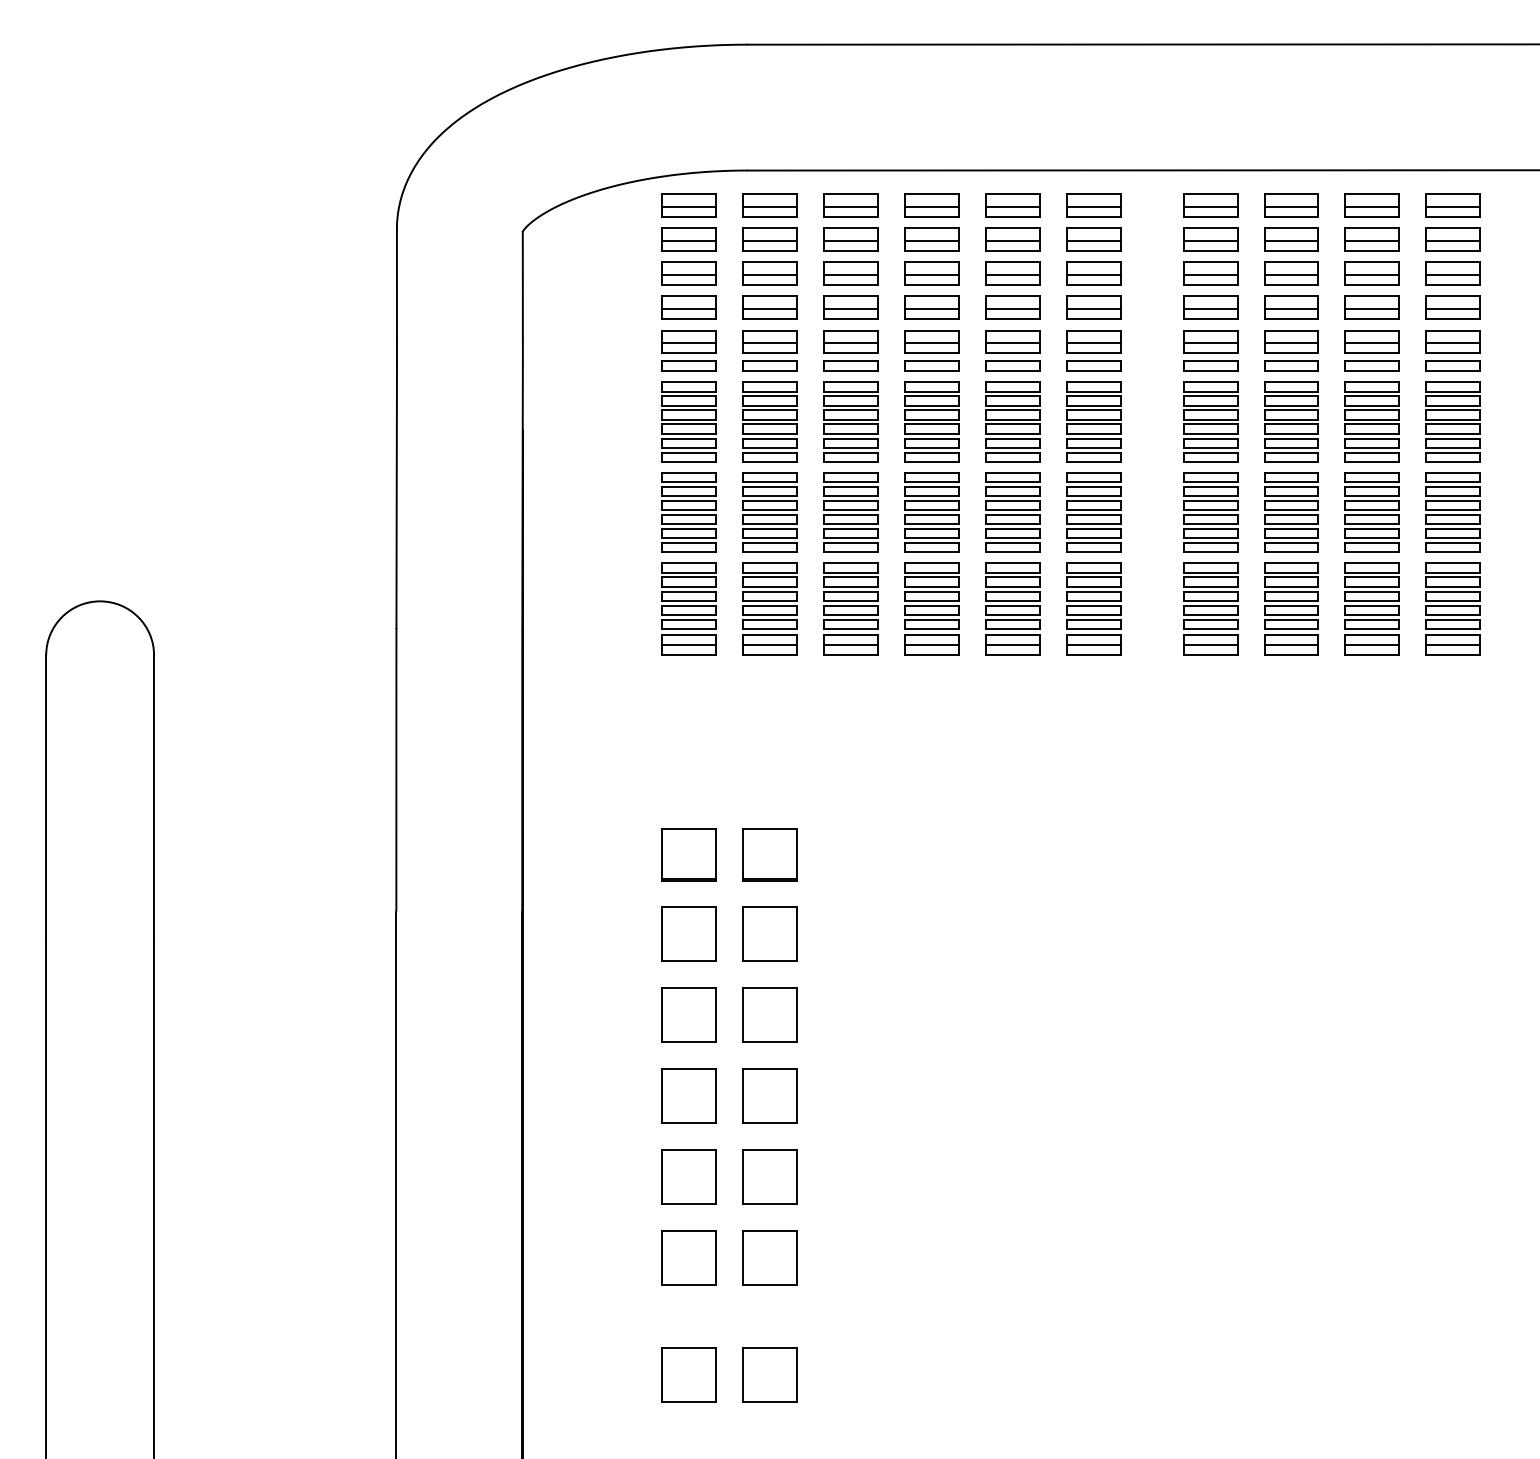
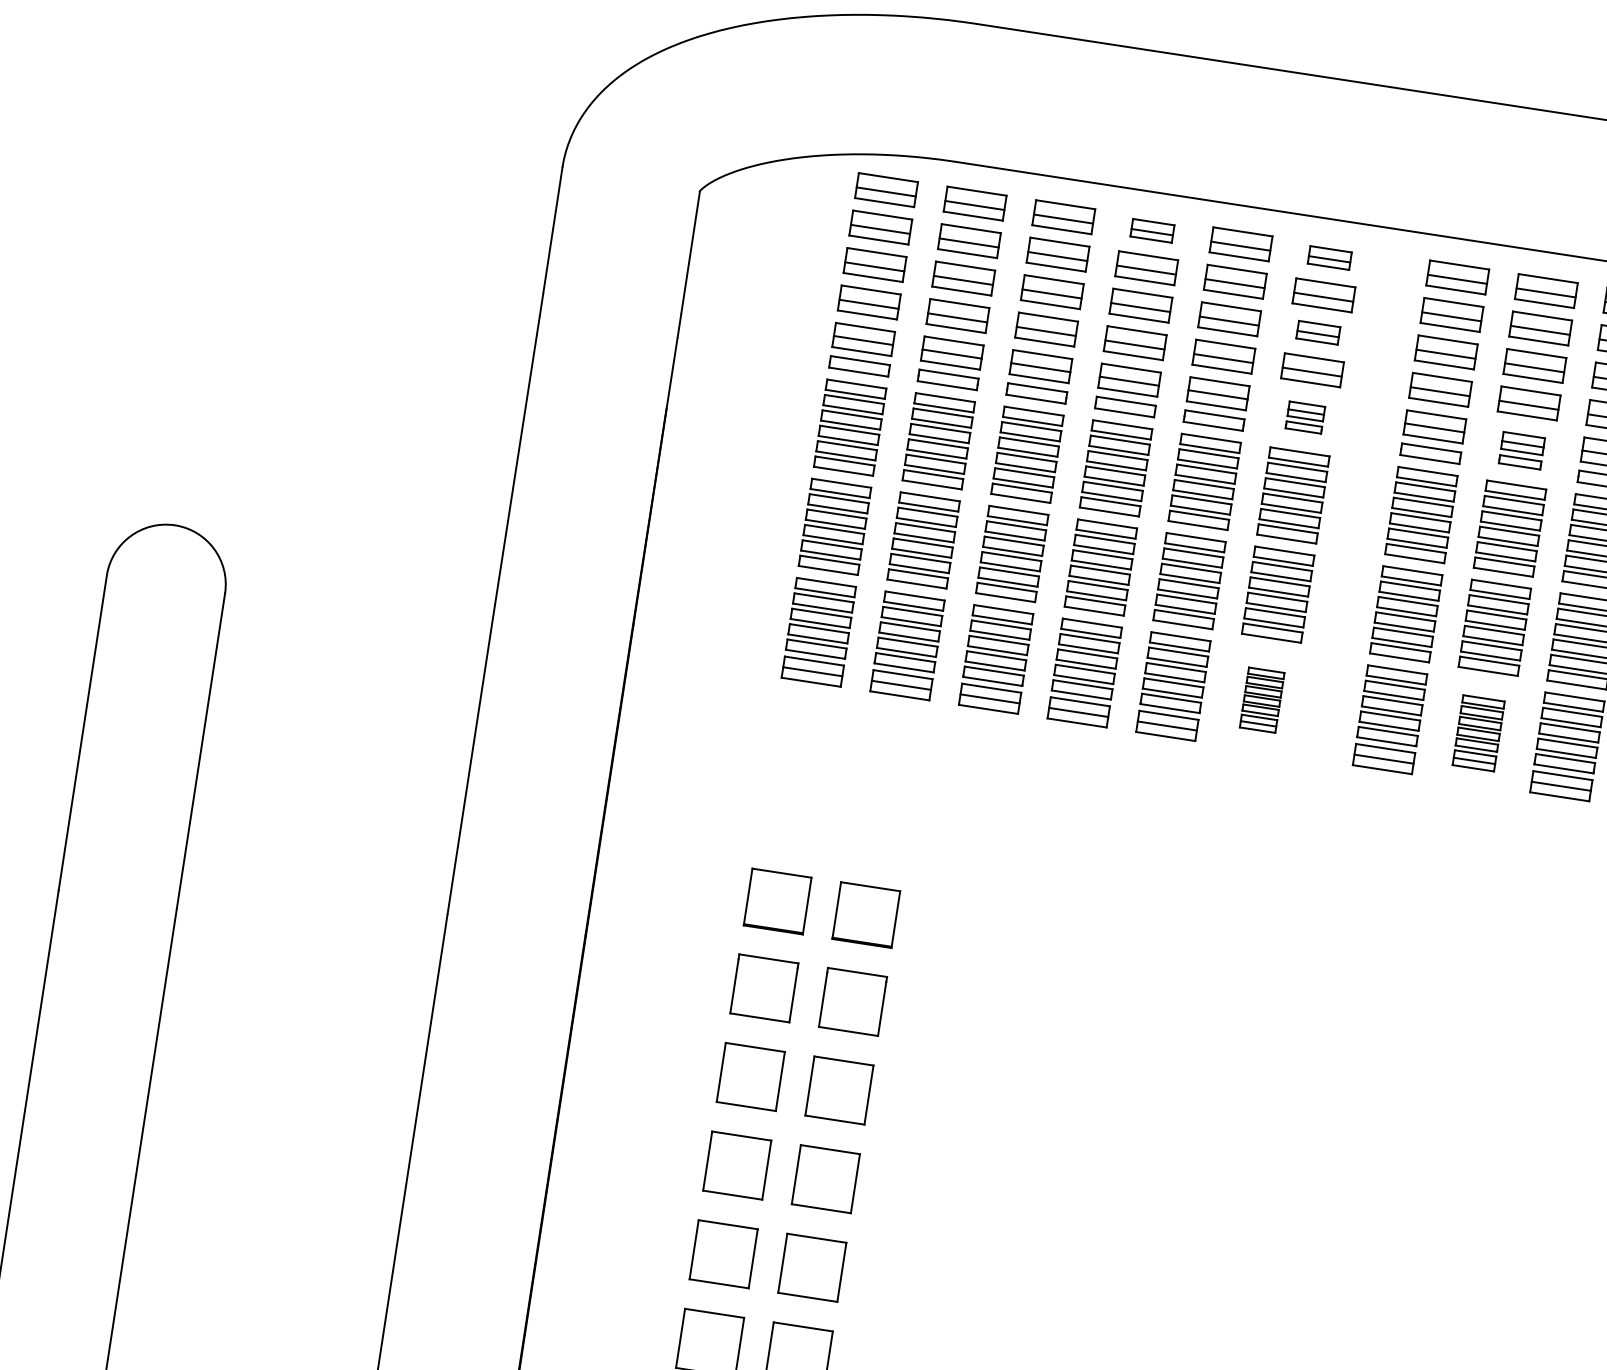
part: (931, 205) -> (1152, 231), size x0.7
part: (1093, 205) -> (1329, 258), size x0.7
part: (1093, 273) -> (1318, 332), size x0.7
part: (1093, 350) -> (1305, 417), size x0.6
part: (1291, 350) -> (1522, 450), size x0.7
part: (1093, 608) -> (1261, 699), size x0.6
part: (1291, 608) -> (1478, 732), size x0.7

